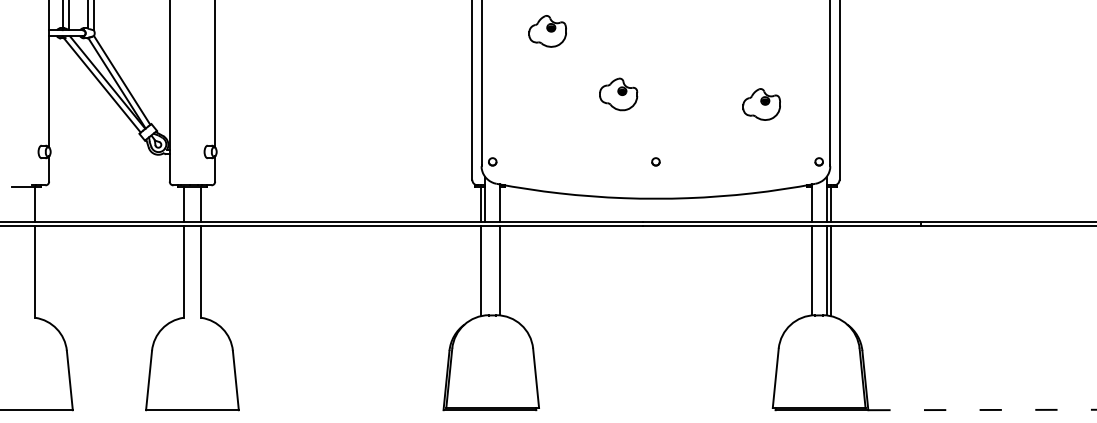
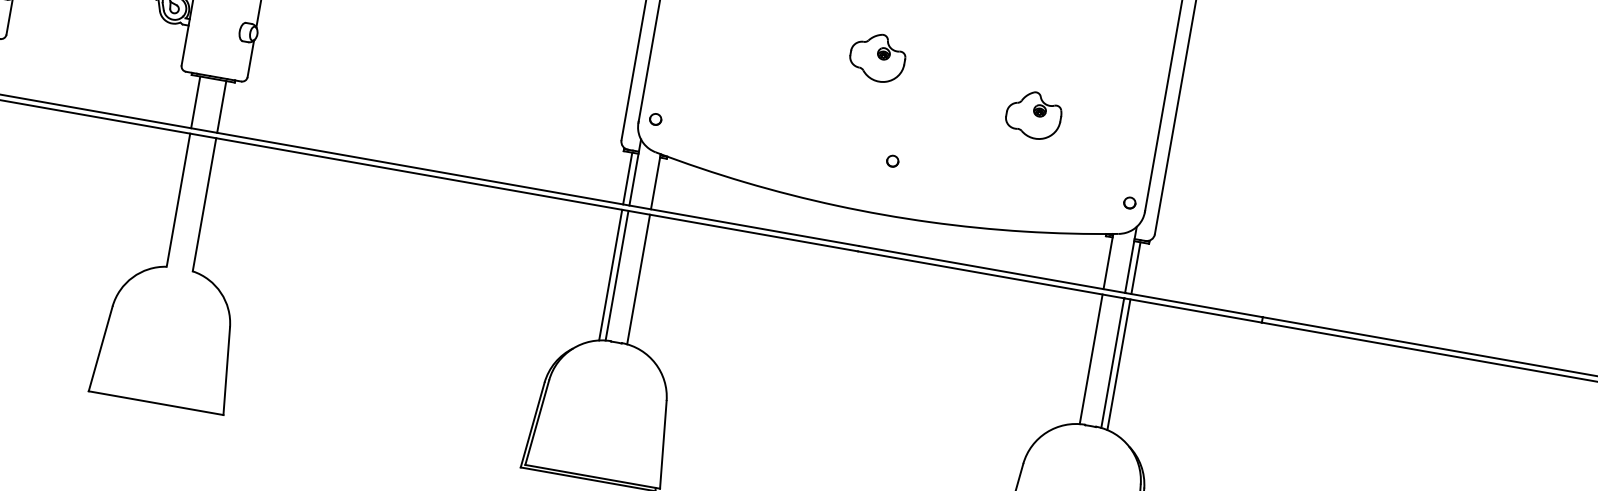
part: (618, 94) -> (877, 57), moved
part: (761, 104) -> (1033, 115), moved
line: (485, 270) -> (617, 275), added

